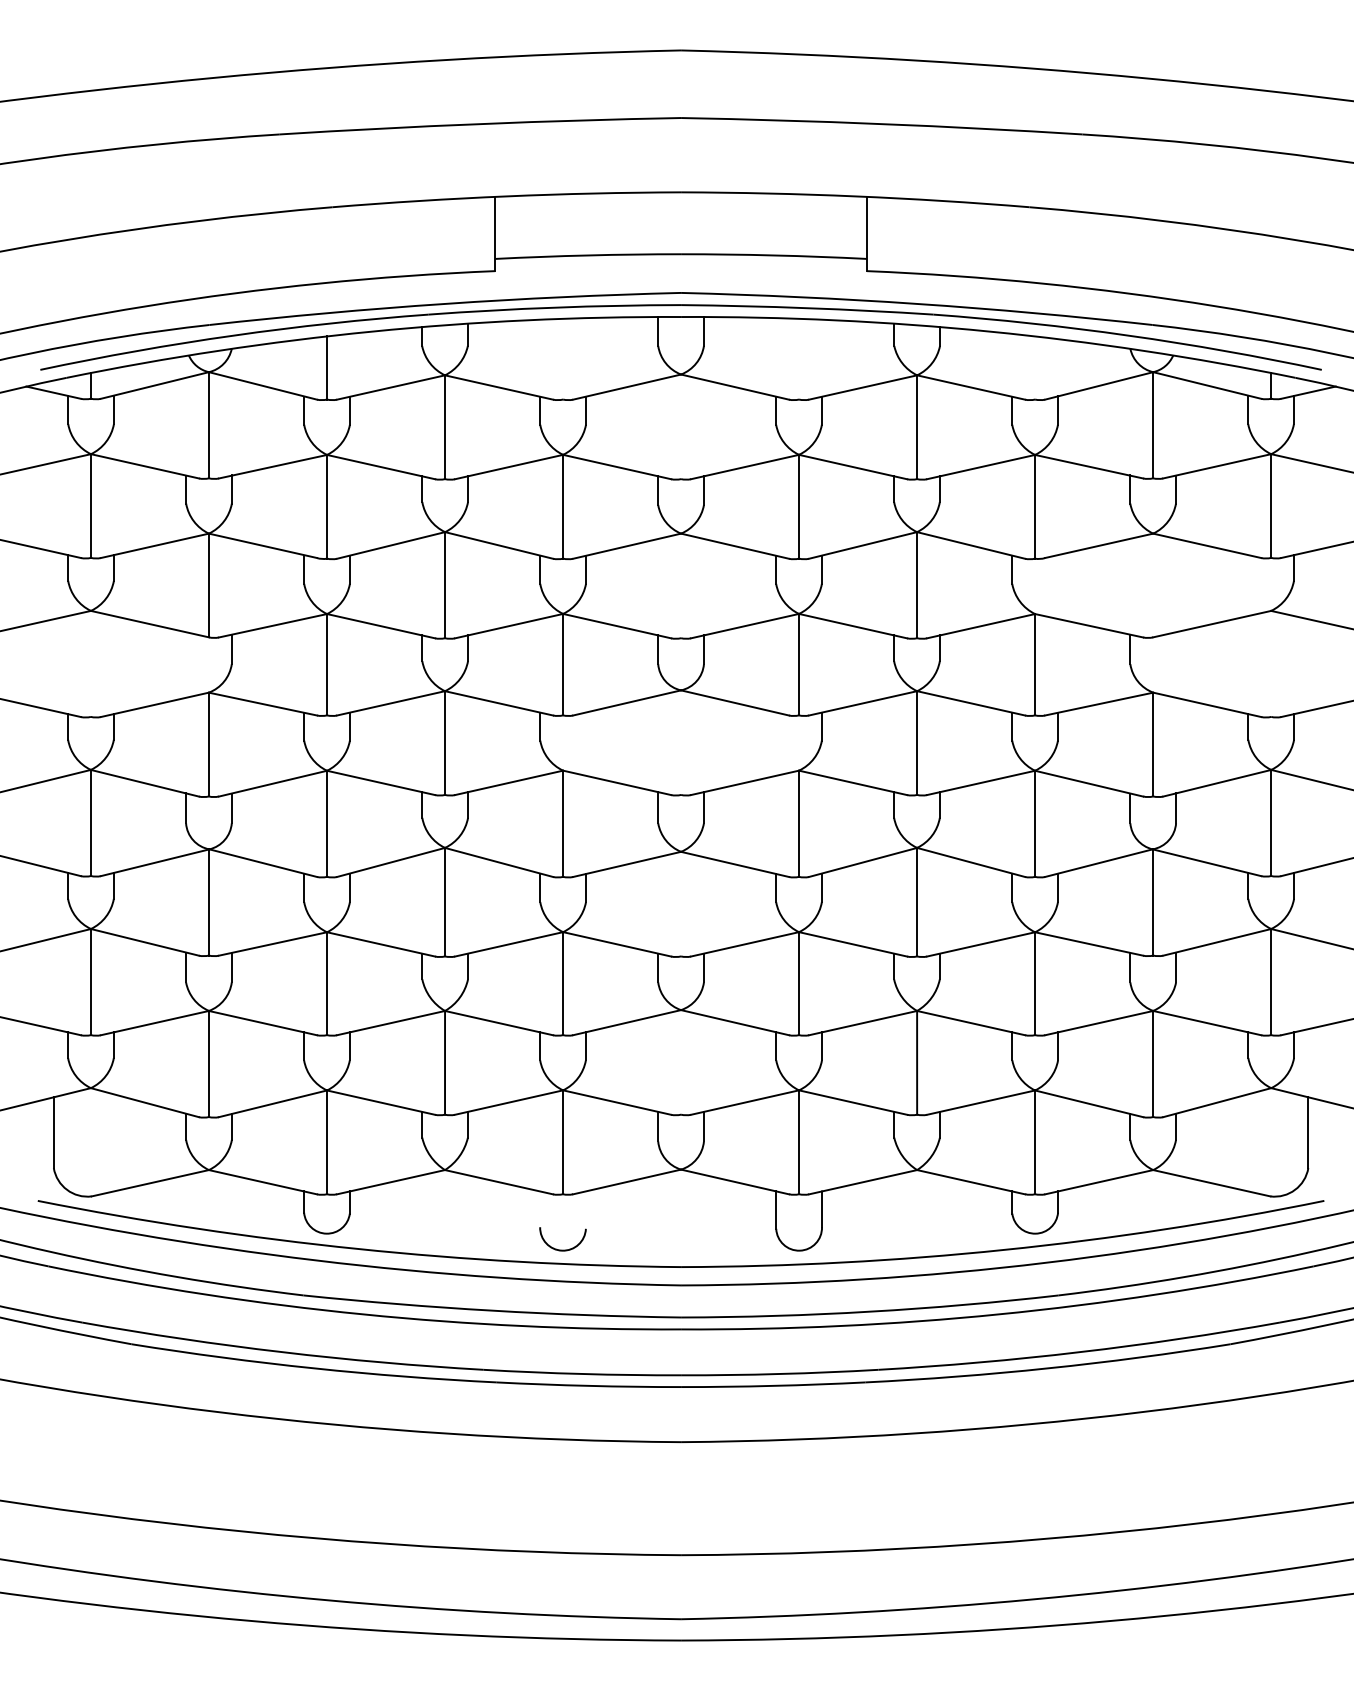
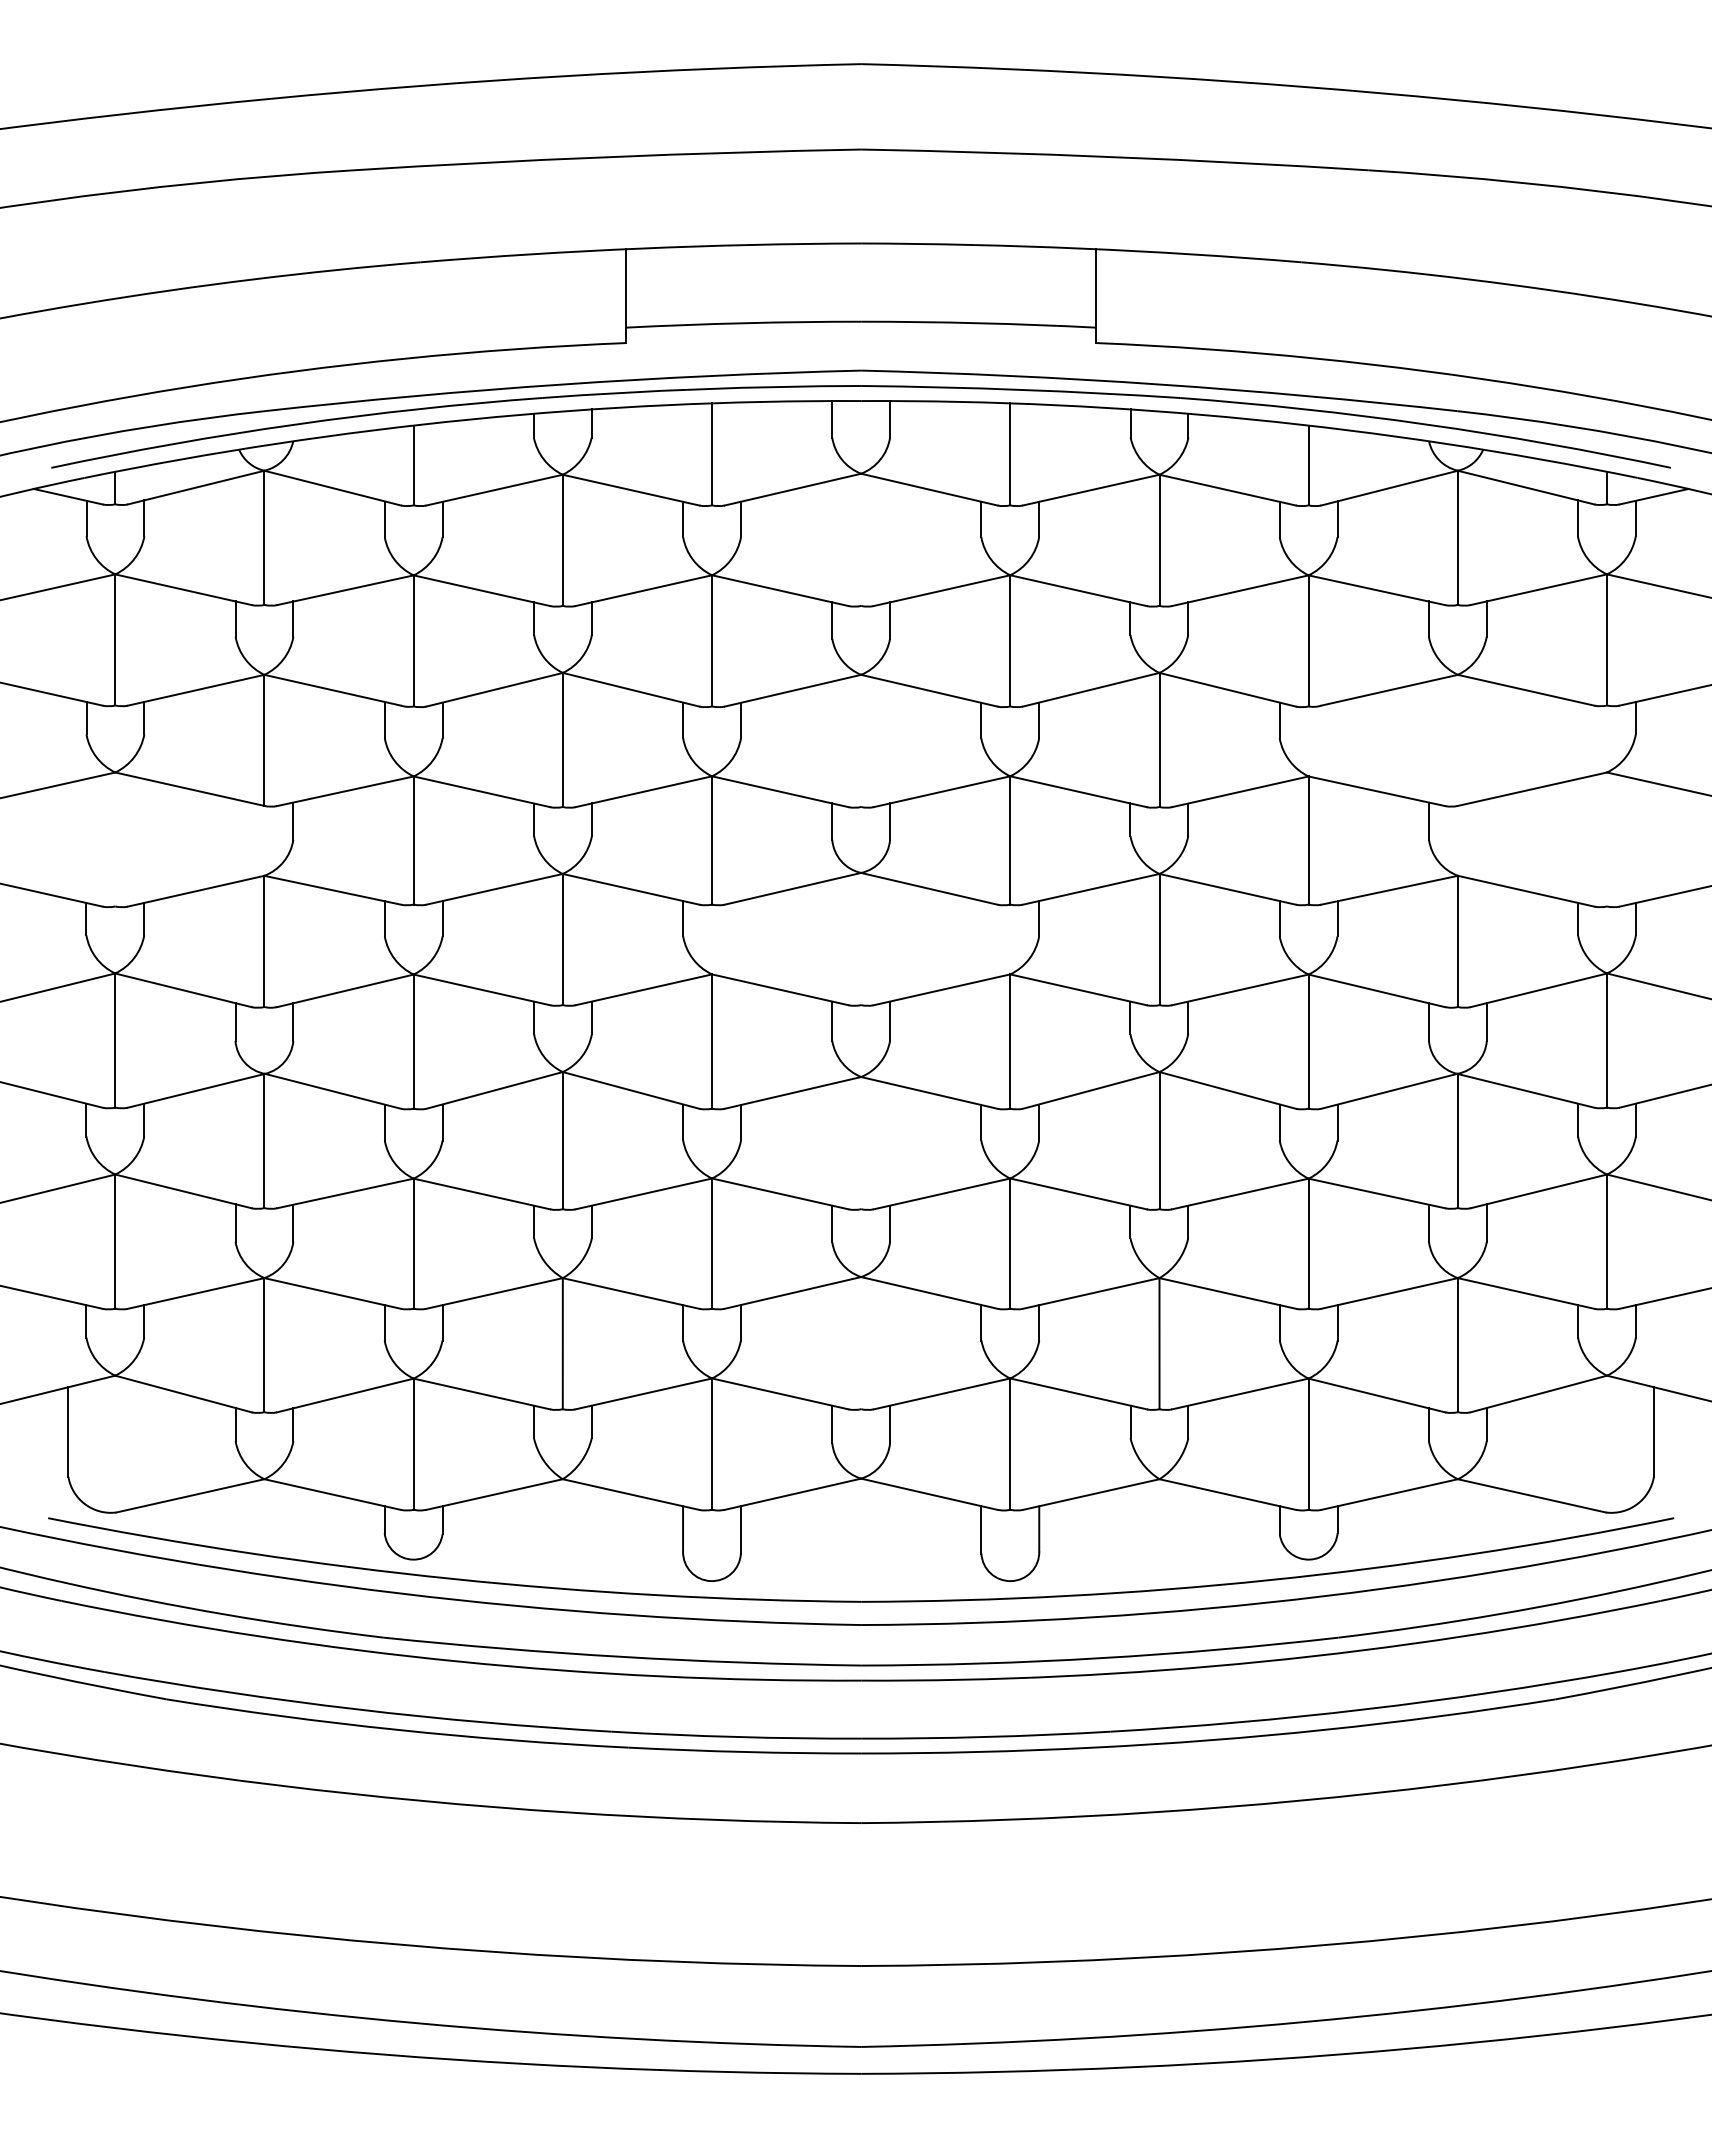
line: (563, 359) -> (712, 454), added
line: (799, 359) -> (1010, 454), added
line: (1035, 368) -> (1308, 465), added
line: (540, 1209) -> (683, 1528), added
line: (585, 1209) -> (740, 1529), added

